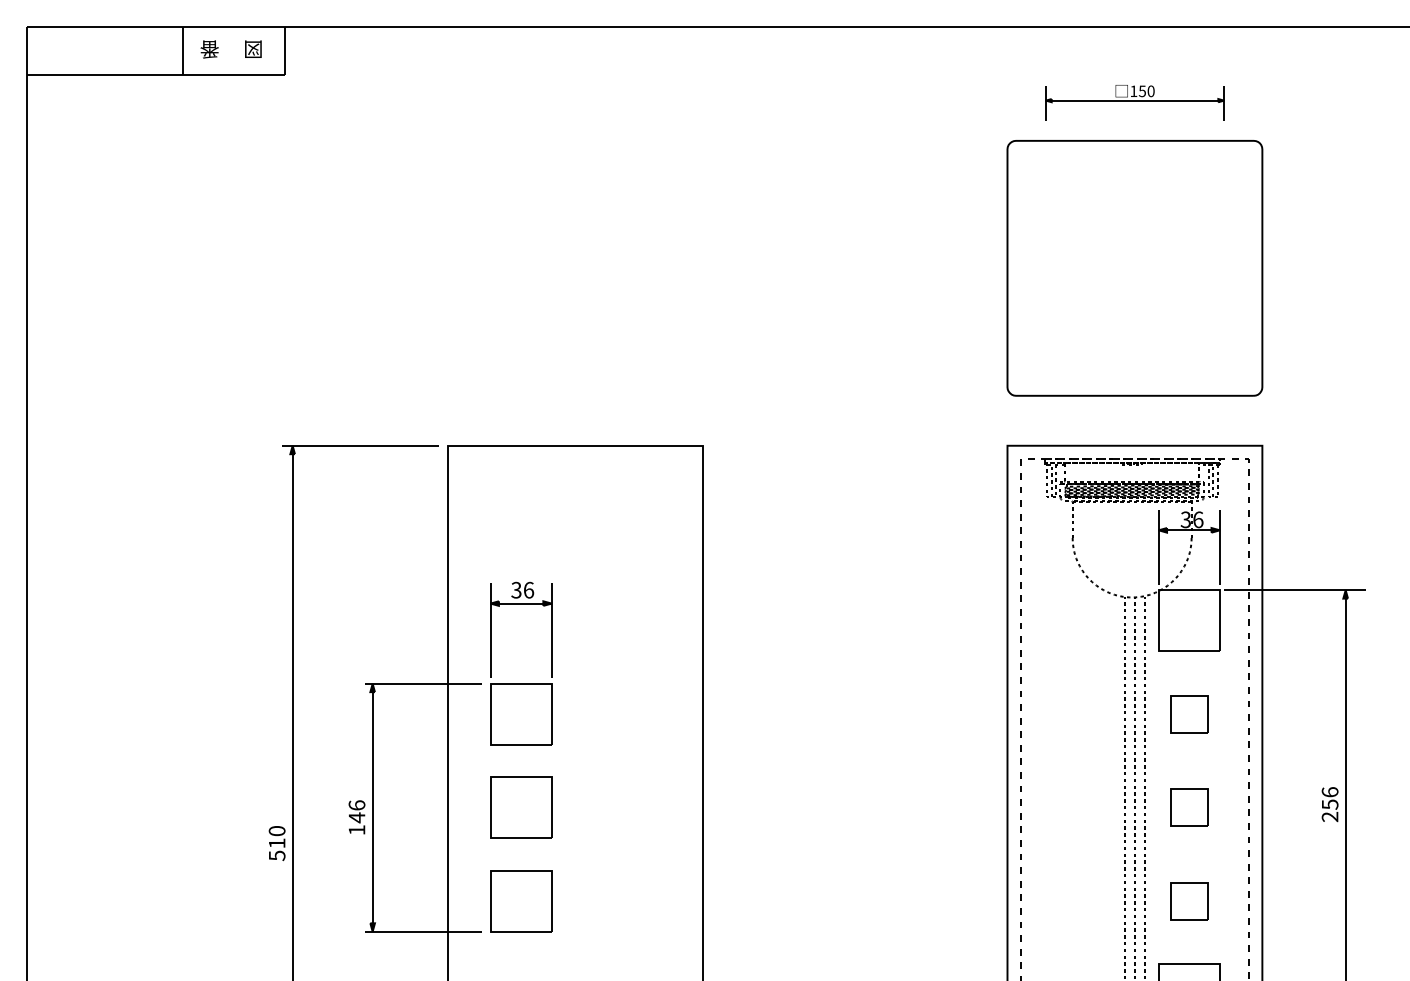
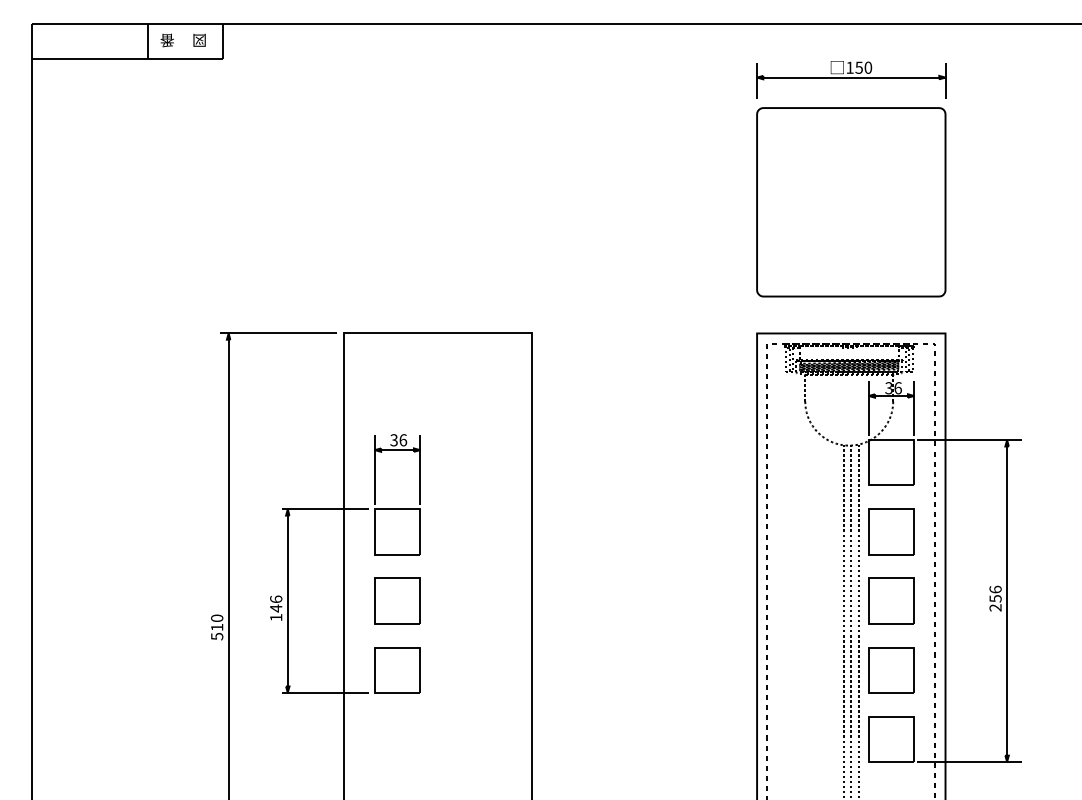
part: (1135, 102) -> (851, 79), size x1.43
part: (1189, 713) -> (891, 531), size x1.67
part: (1189, 806) -> (891, 600), size x1.67
part: (1189, 901) -> (891, 670), size x1.67

